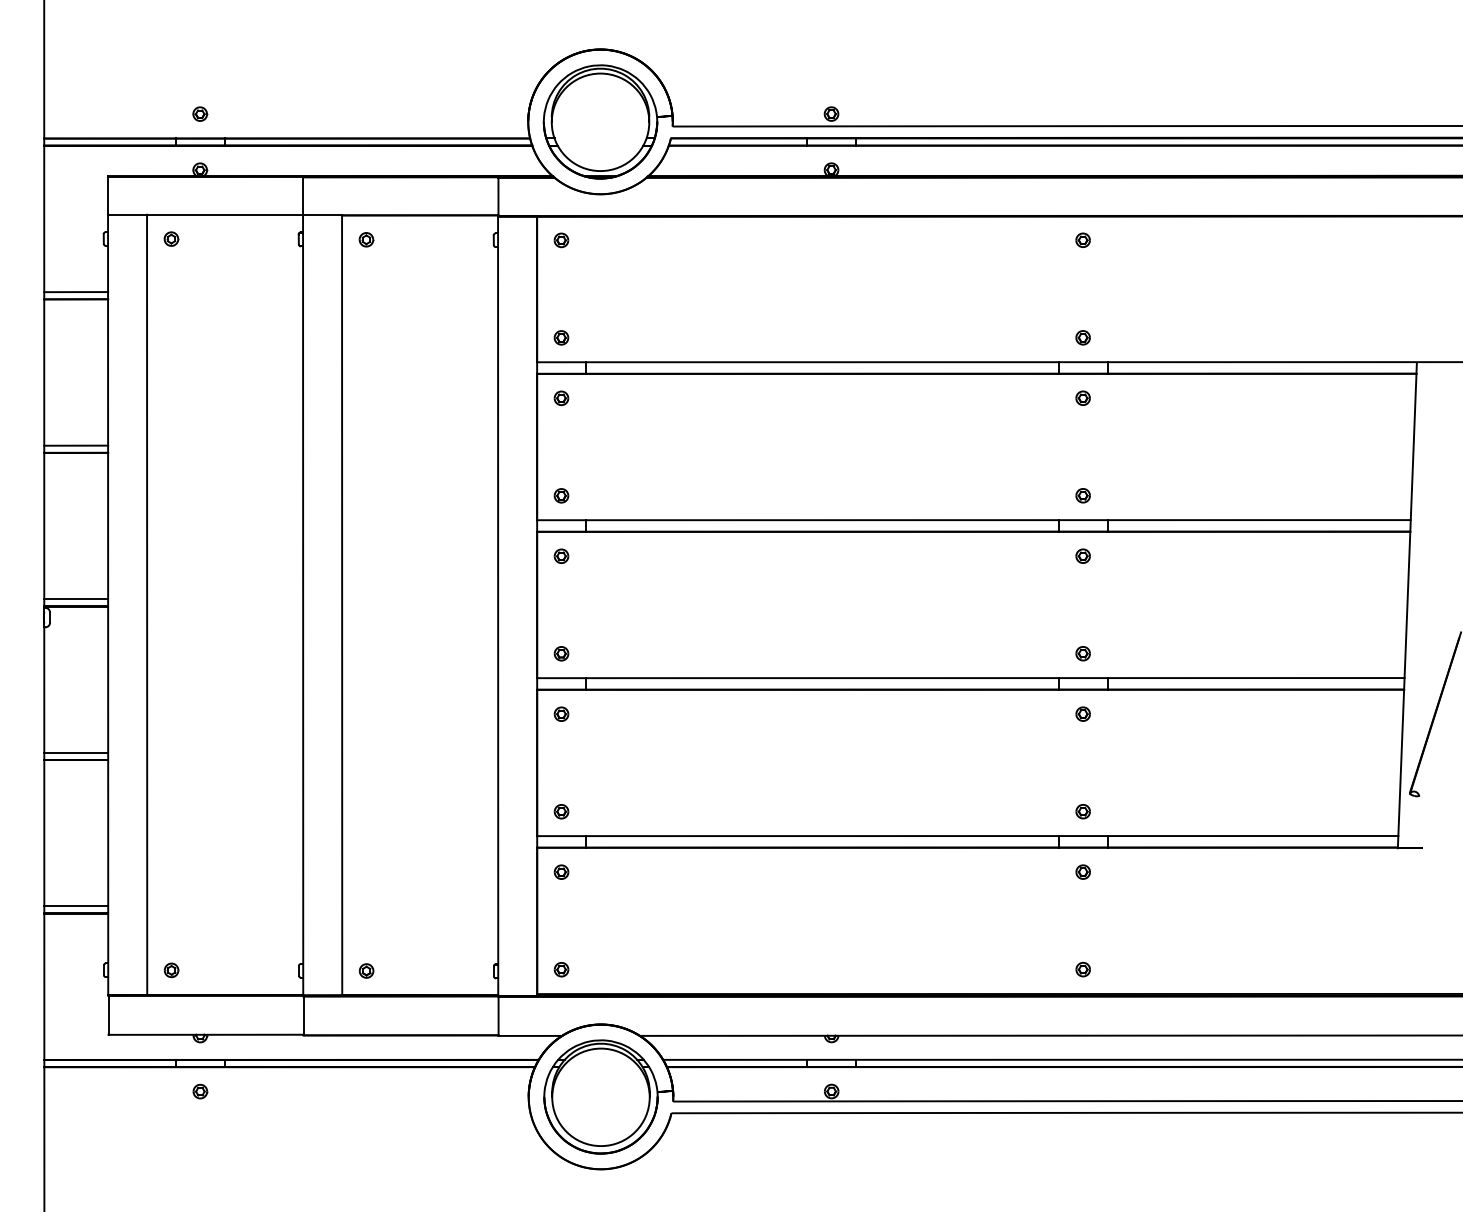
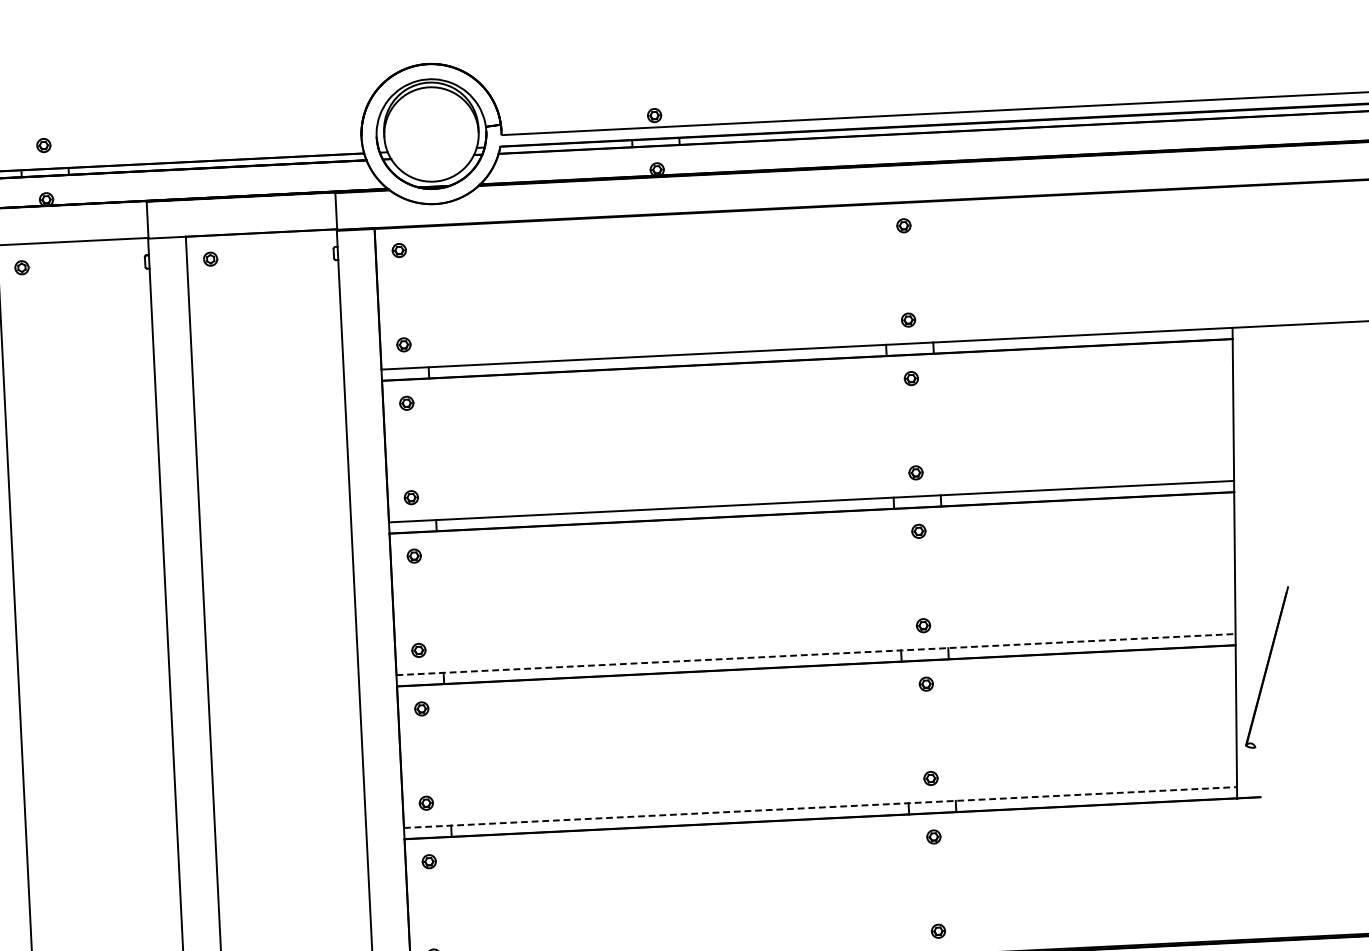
line: (970, 678) -> (815, 654), solid -> dashed
line: (967, 836) -> (820, 807), solid -> dashed

